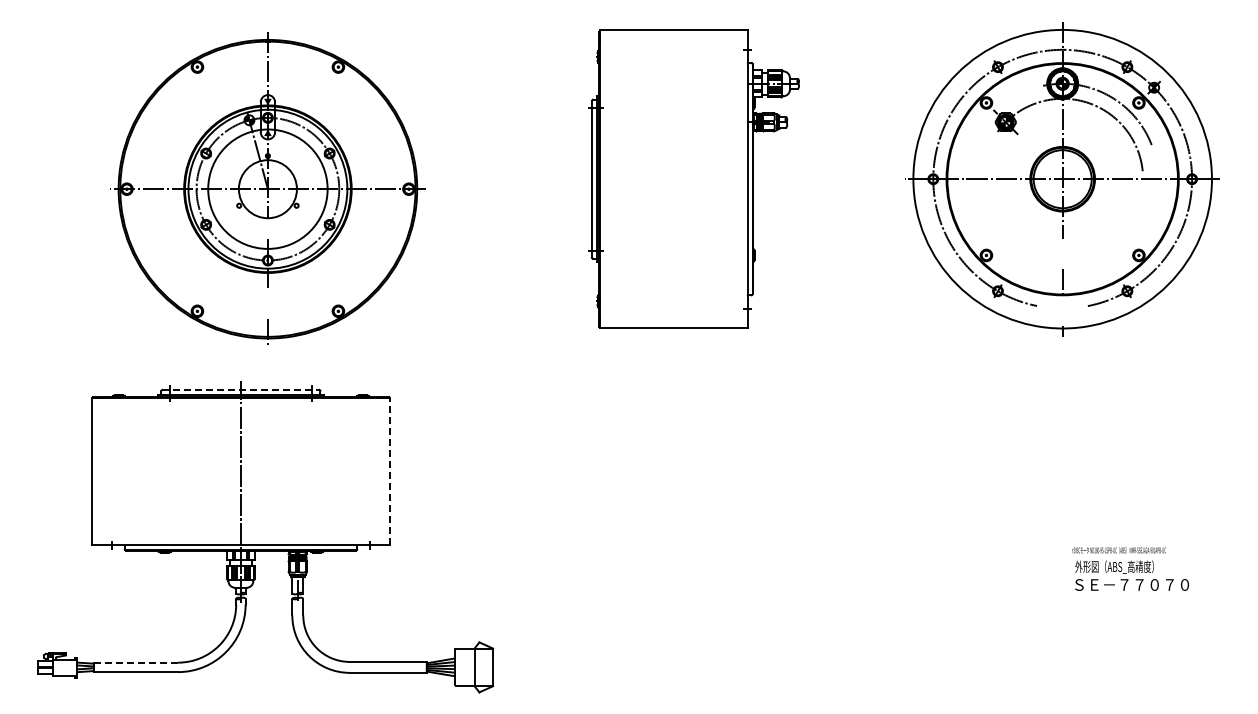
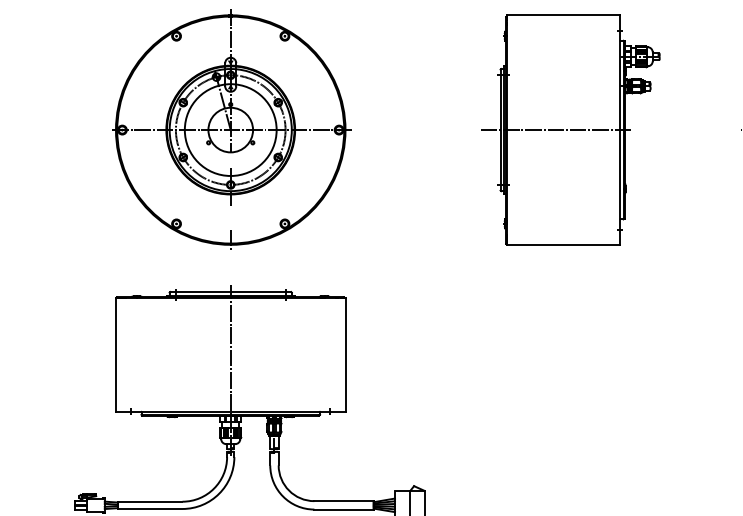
line: (663, 179) -> (555, 130), added
part: (267, 188) -> (230, 129), moved
line: (240, 389) -> (230, 291), dashed -> solid
line: (390, 471) -> (345, 354), dashed -> solid
line: (135, 662) -> (149, 501), dashed -> solid

